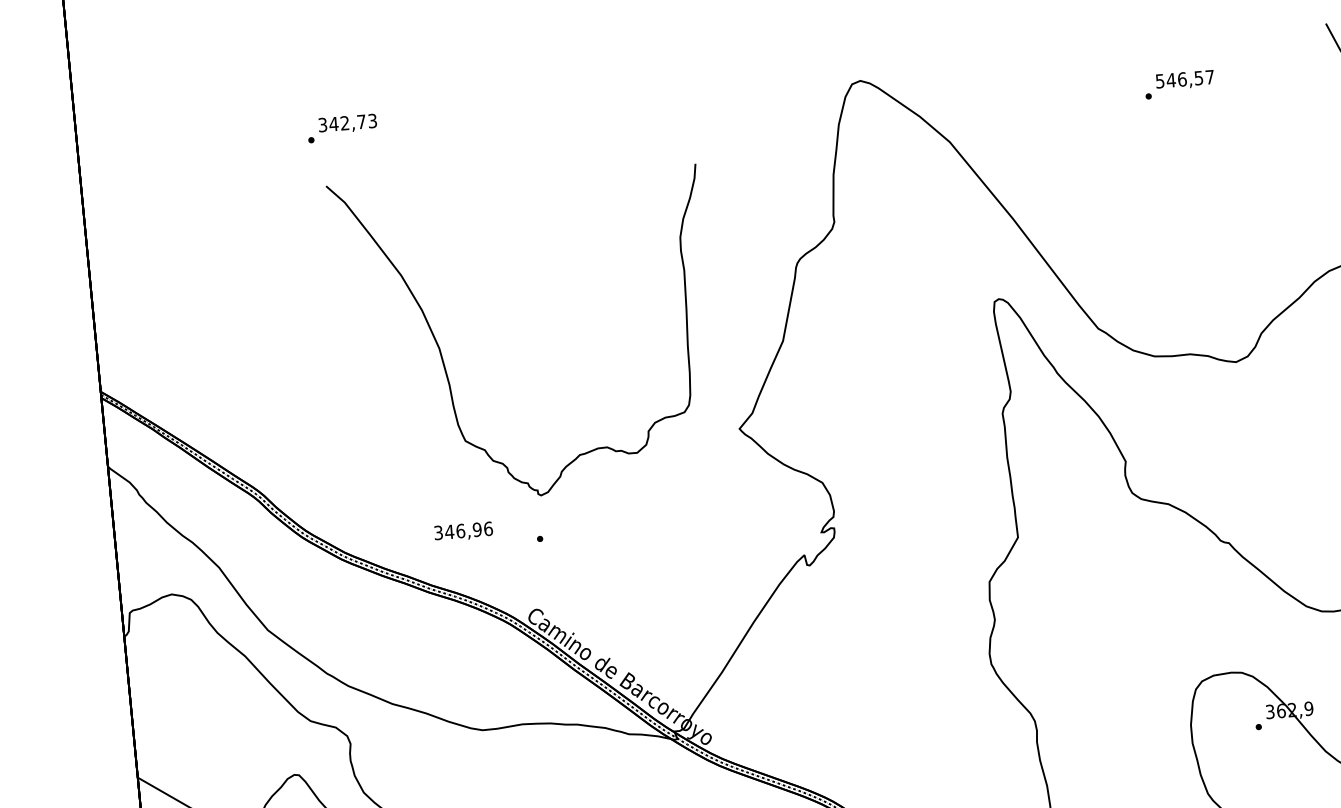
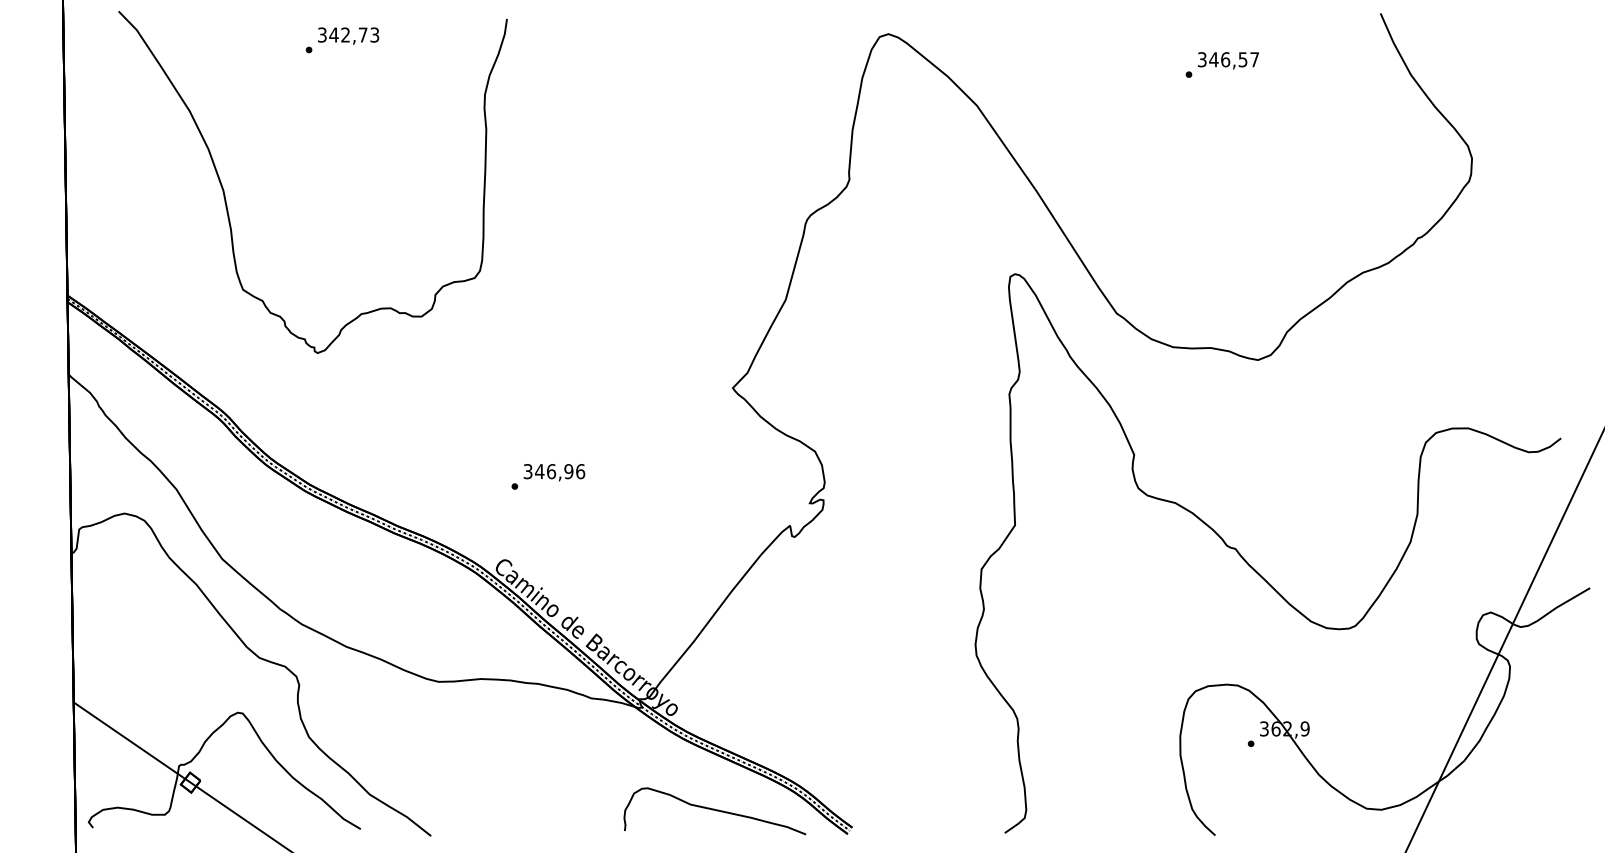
text: (1160, 81) -> (1202, 59), 546,57 -> 346,57
curve: (442, 356) -> (226, 199), moved
text: (463, 531) -> (554, 472), moved

